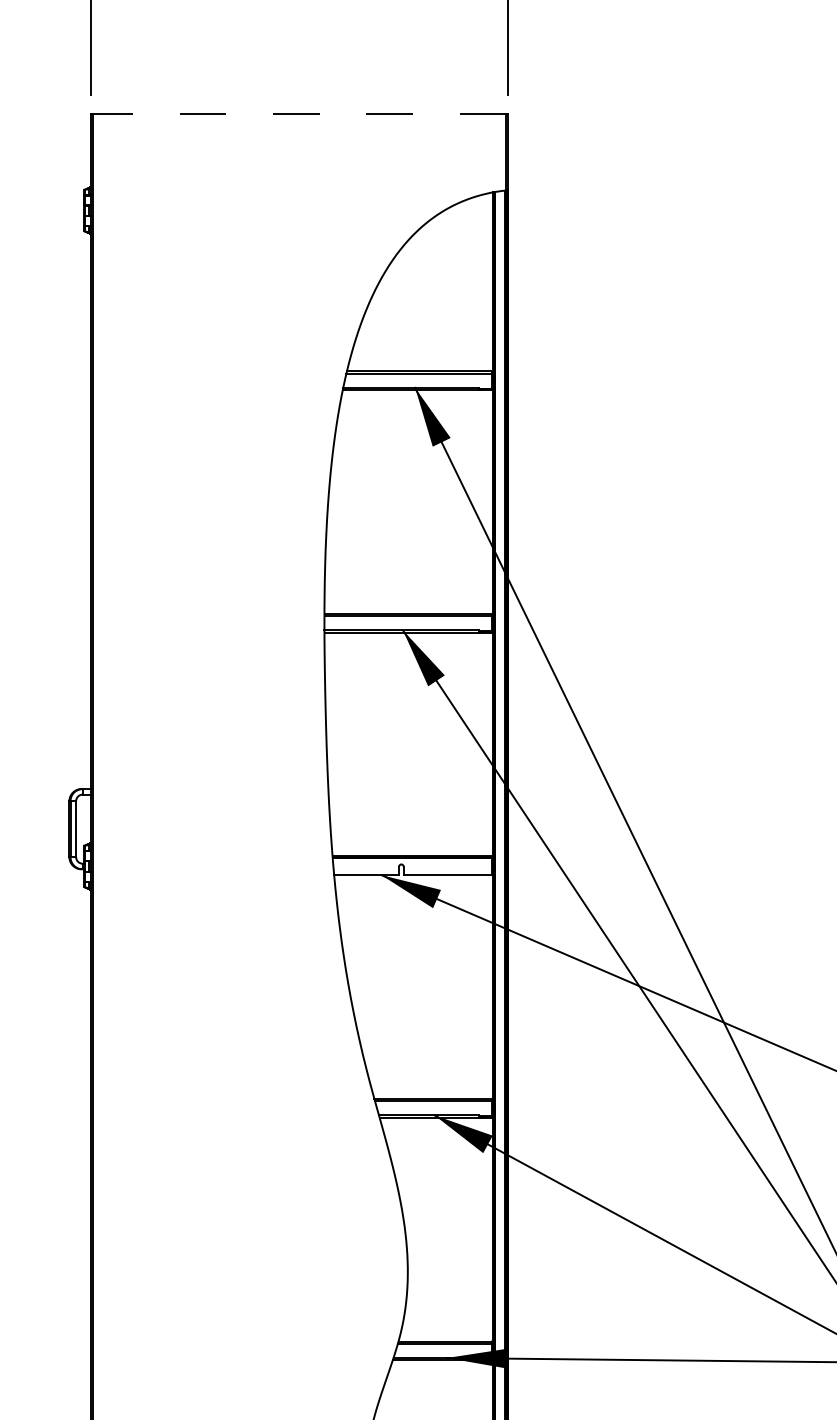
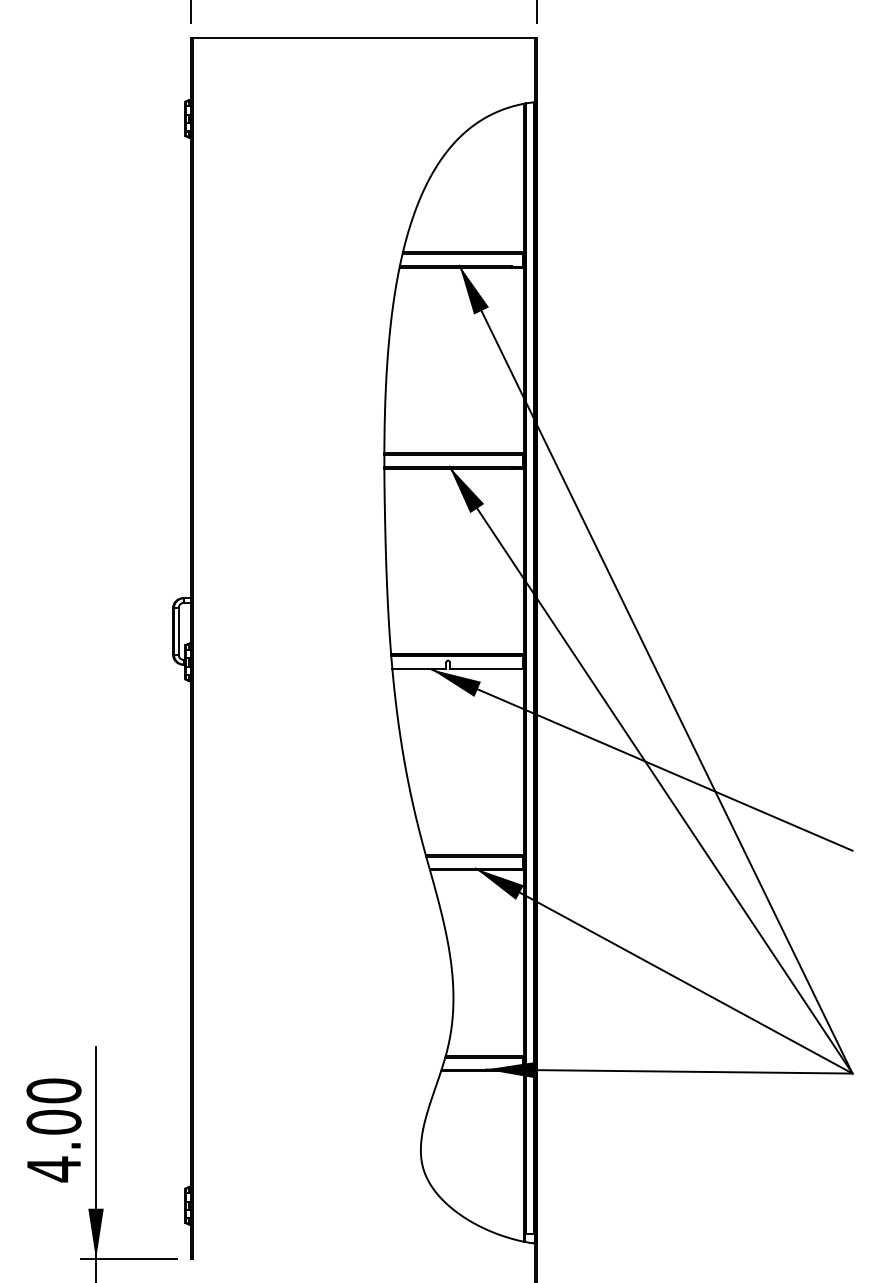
line: (299, 113) -> (363, 38), dashed -> solid

